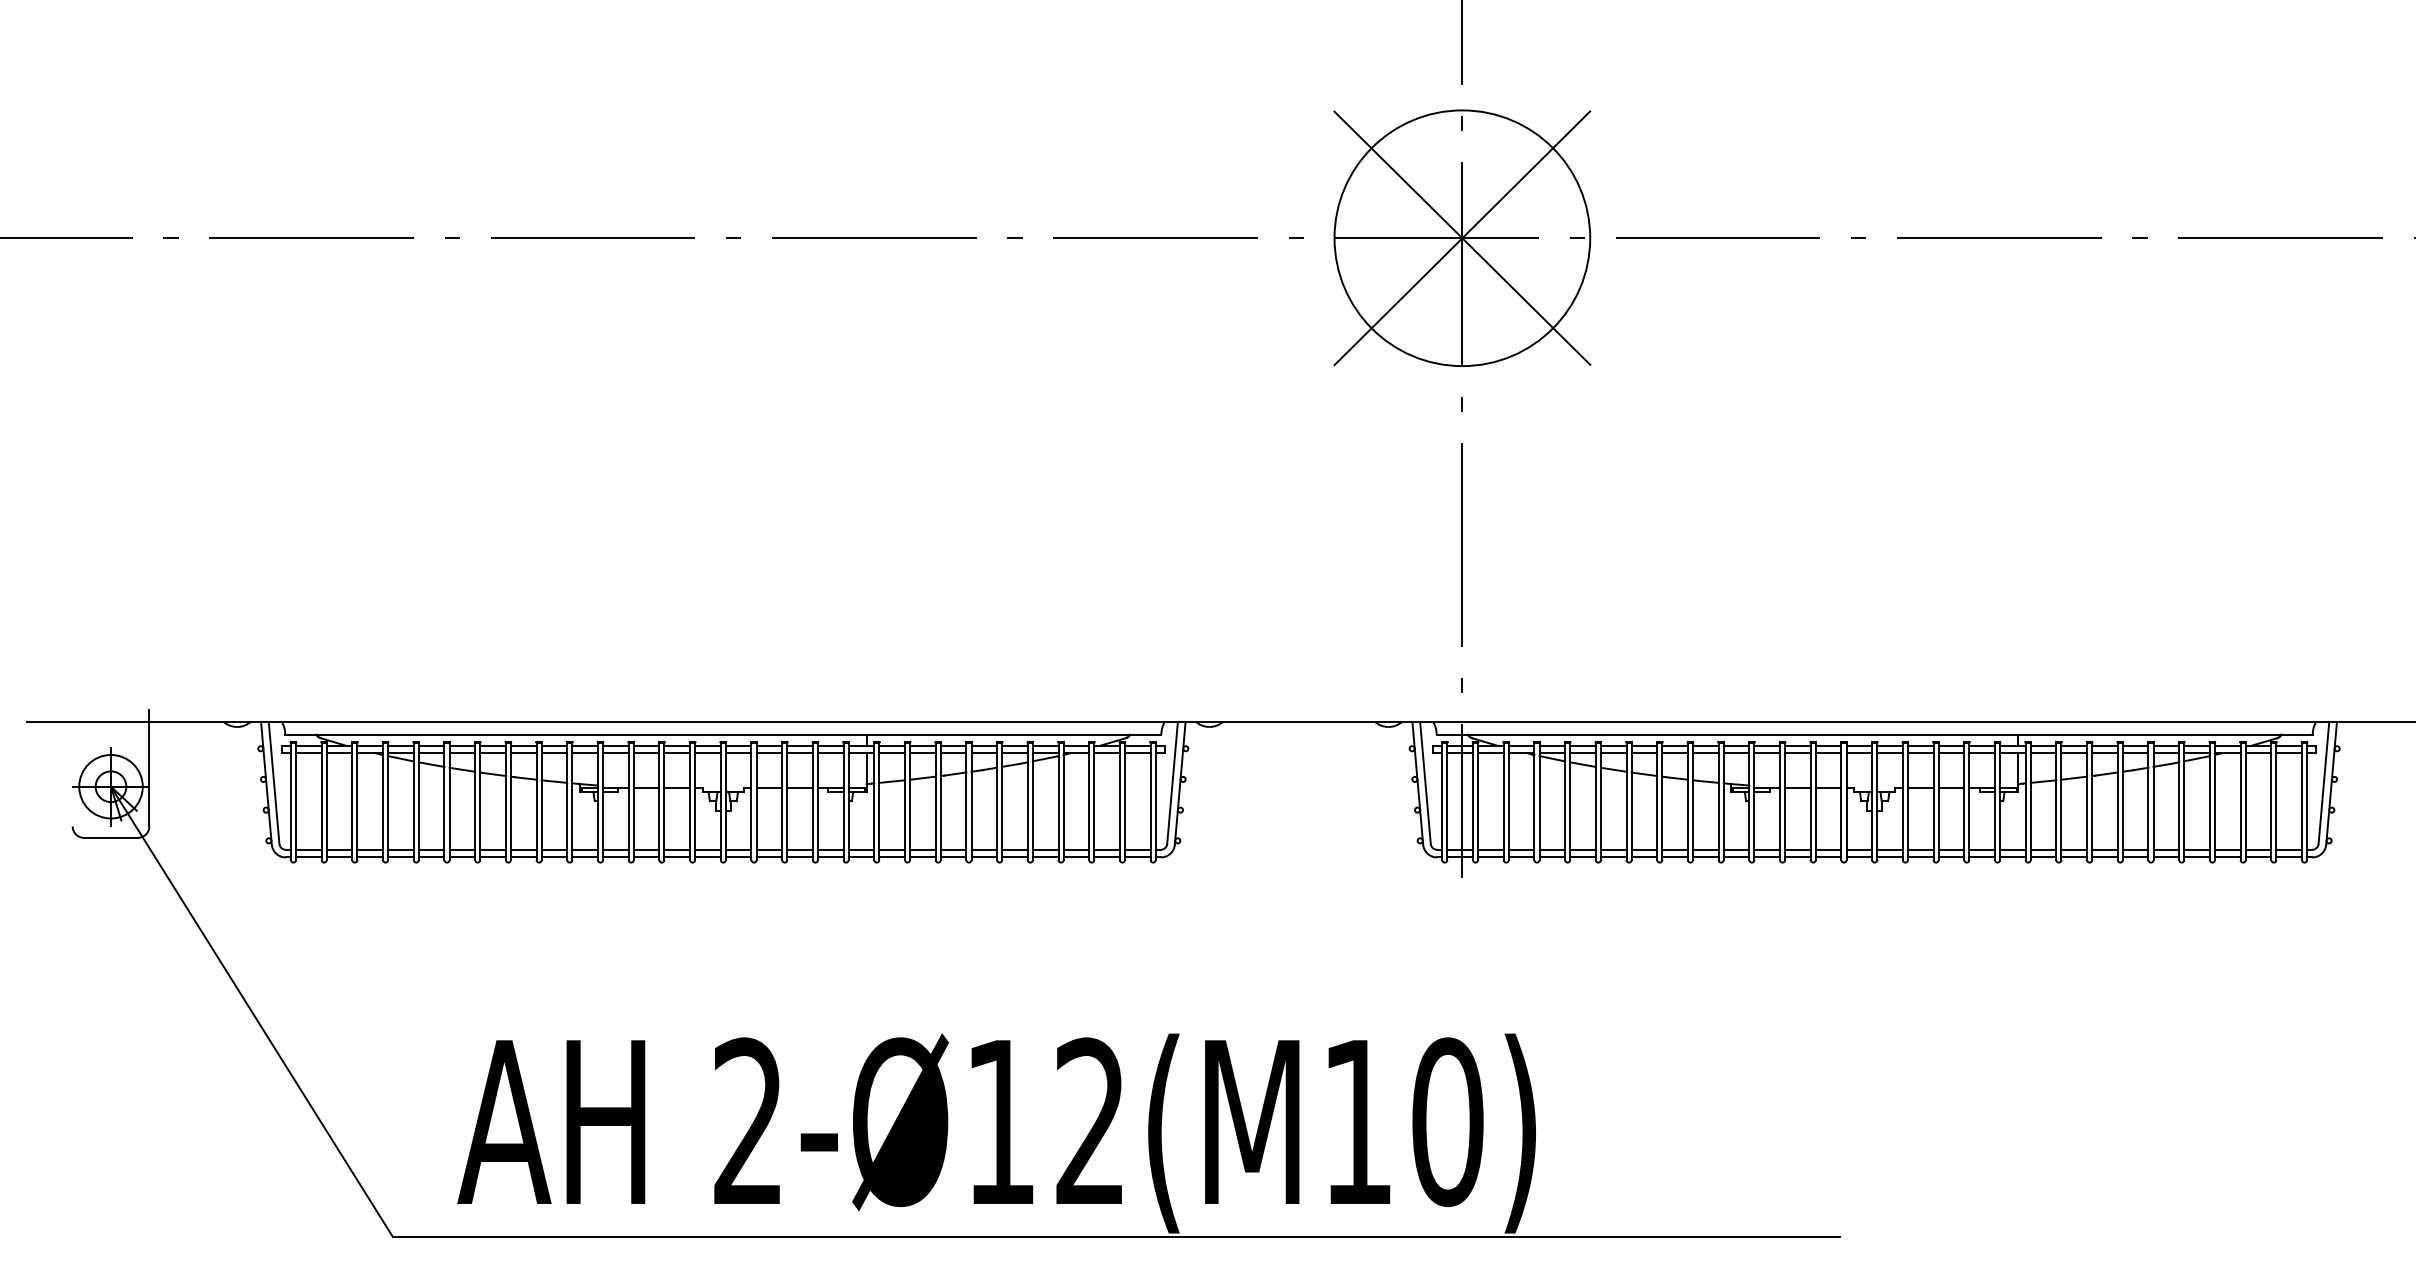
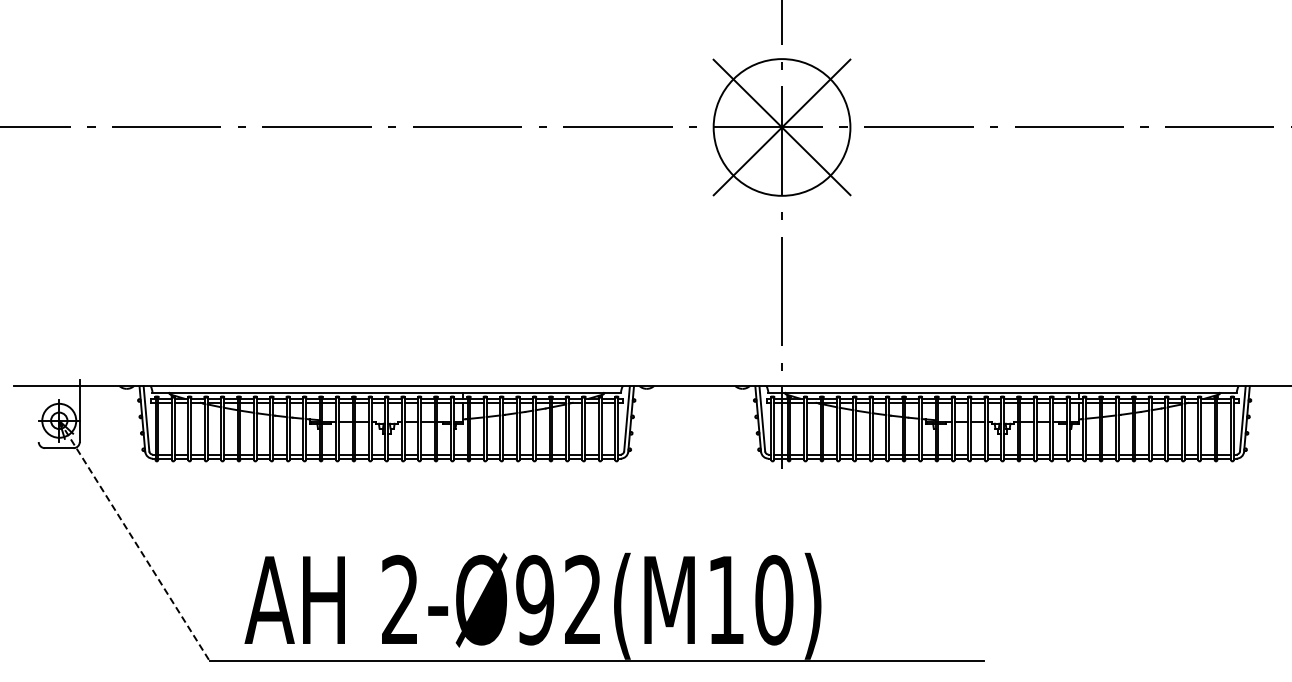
line: (251, 1012) -> (134, 541), solid -> dashed
text: (1001, 1120) -> (535, 599), 2-Ø12(M10) -> 2-Ø92(M10)

